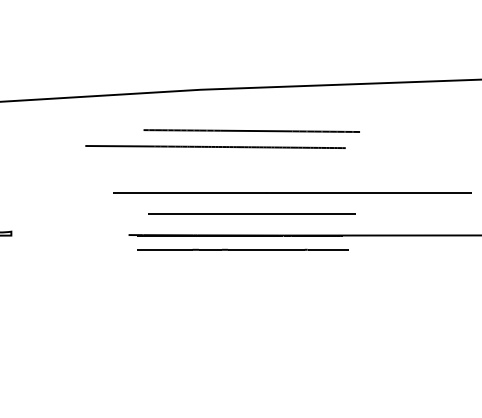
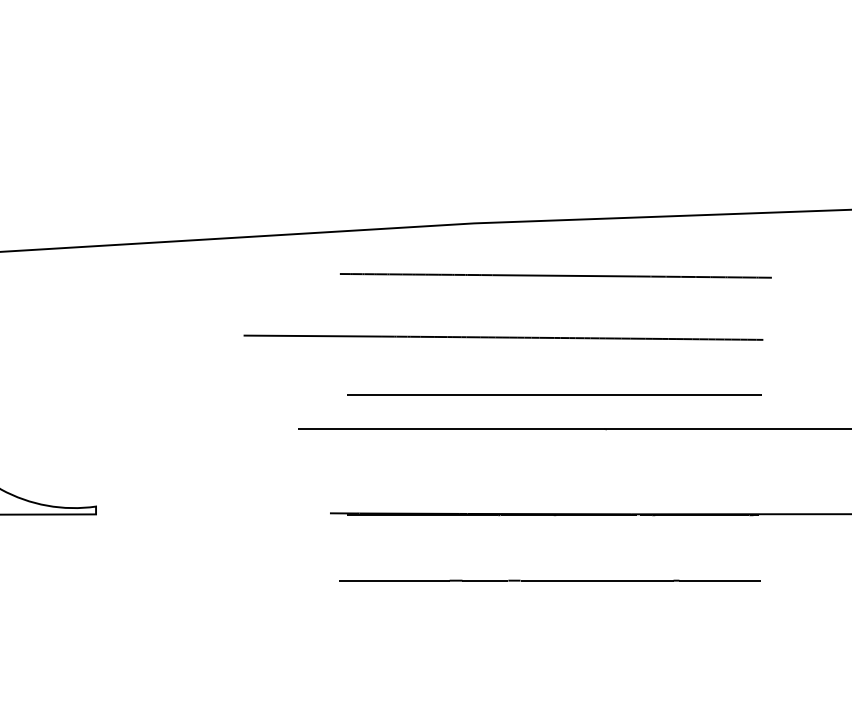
line: (251, 130) -> (555, 274), moved
line: (251, 213) -> (553, 394), moved
line: (242, 249) -> (549, 580), moved

